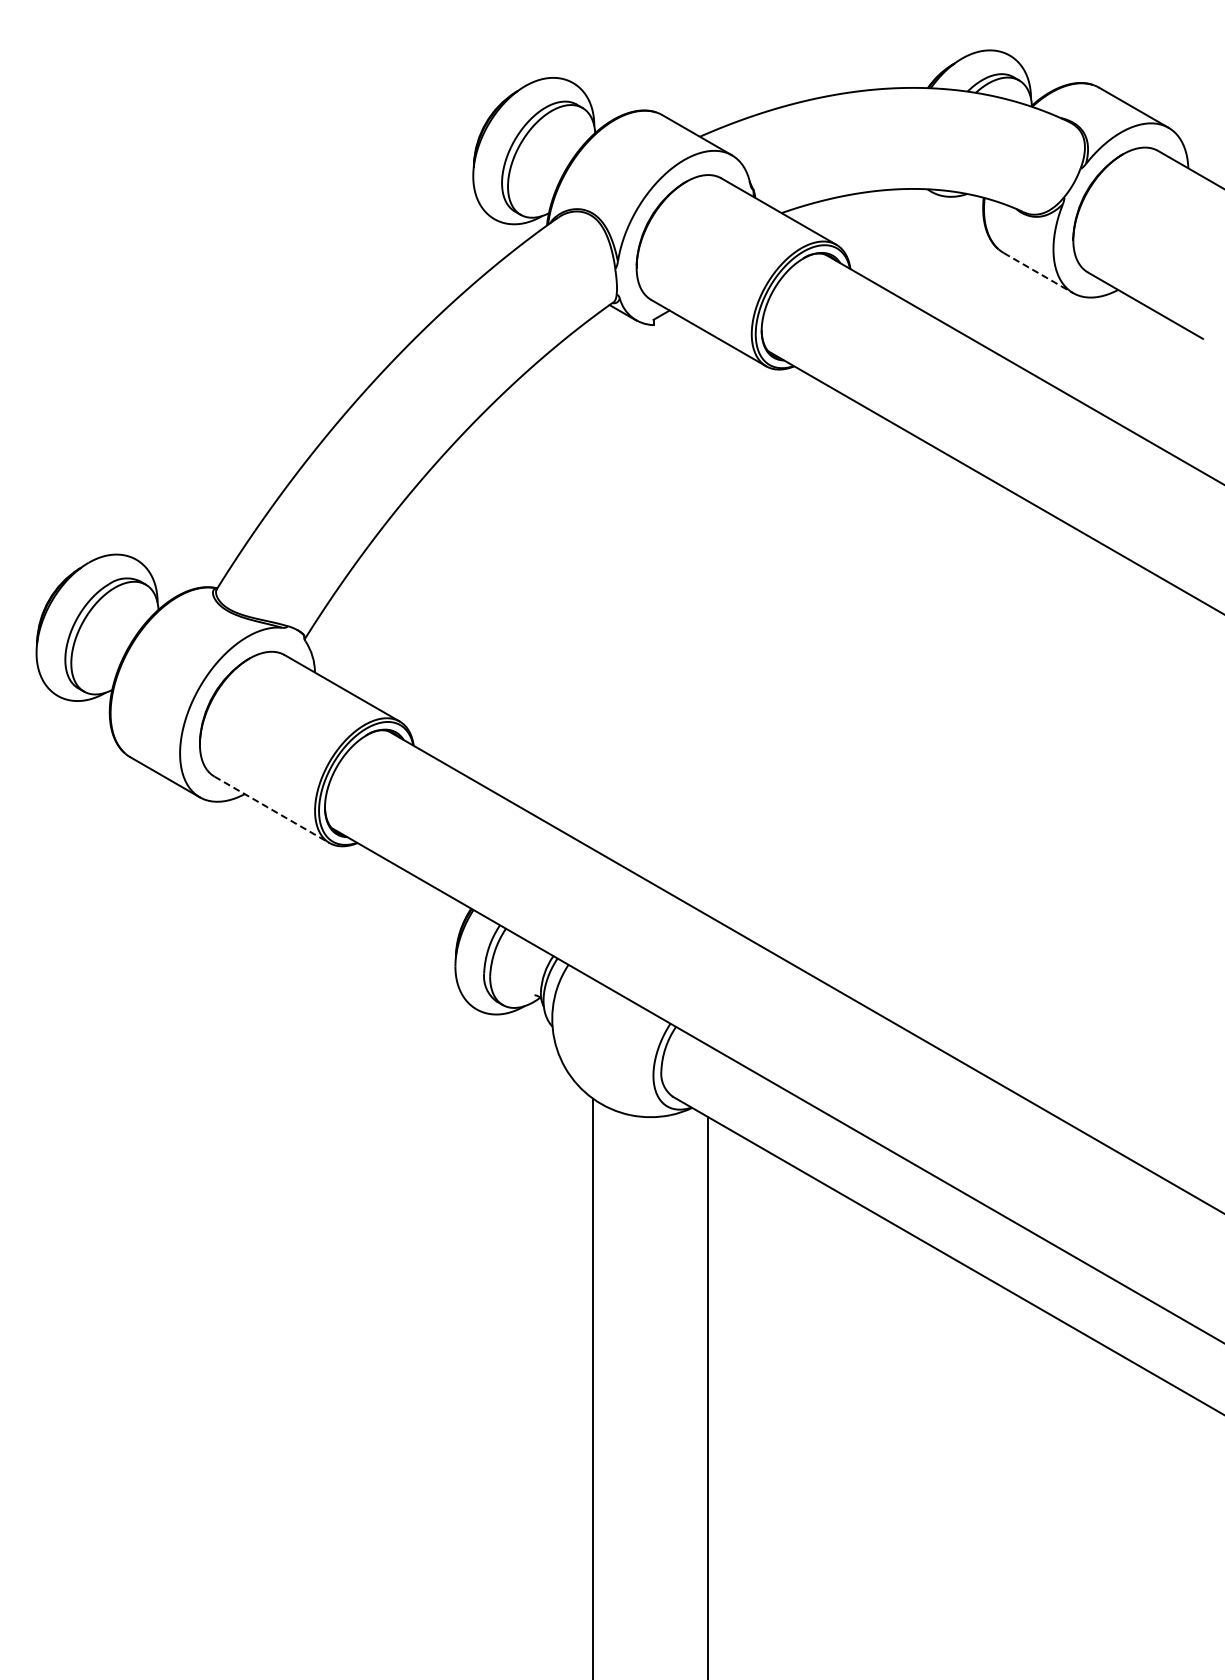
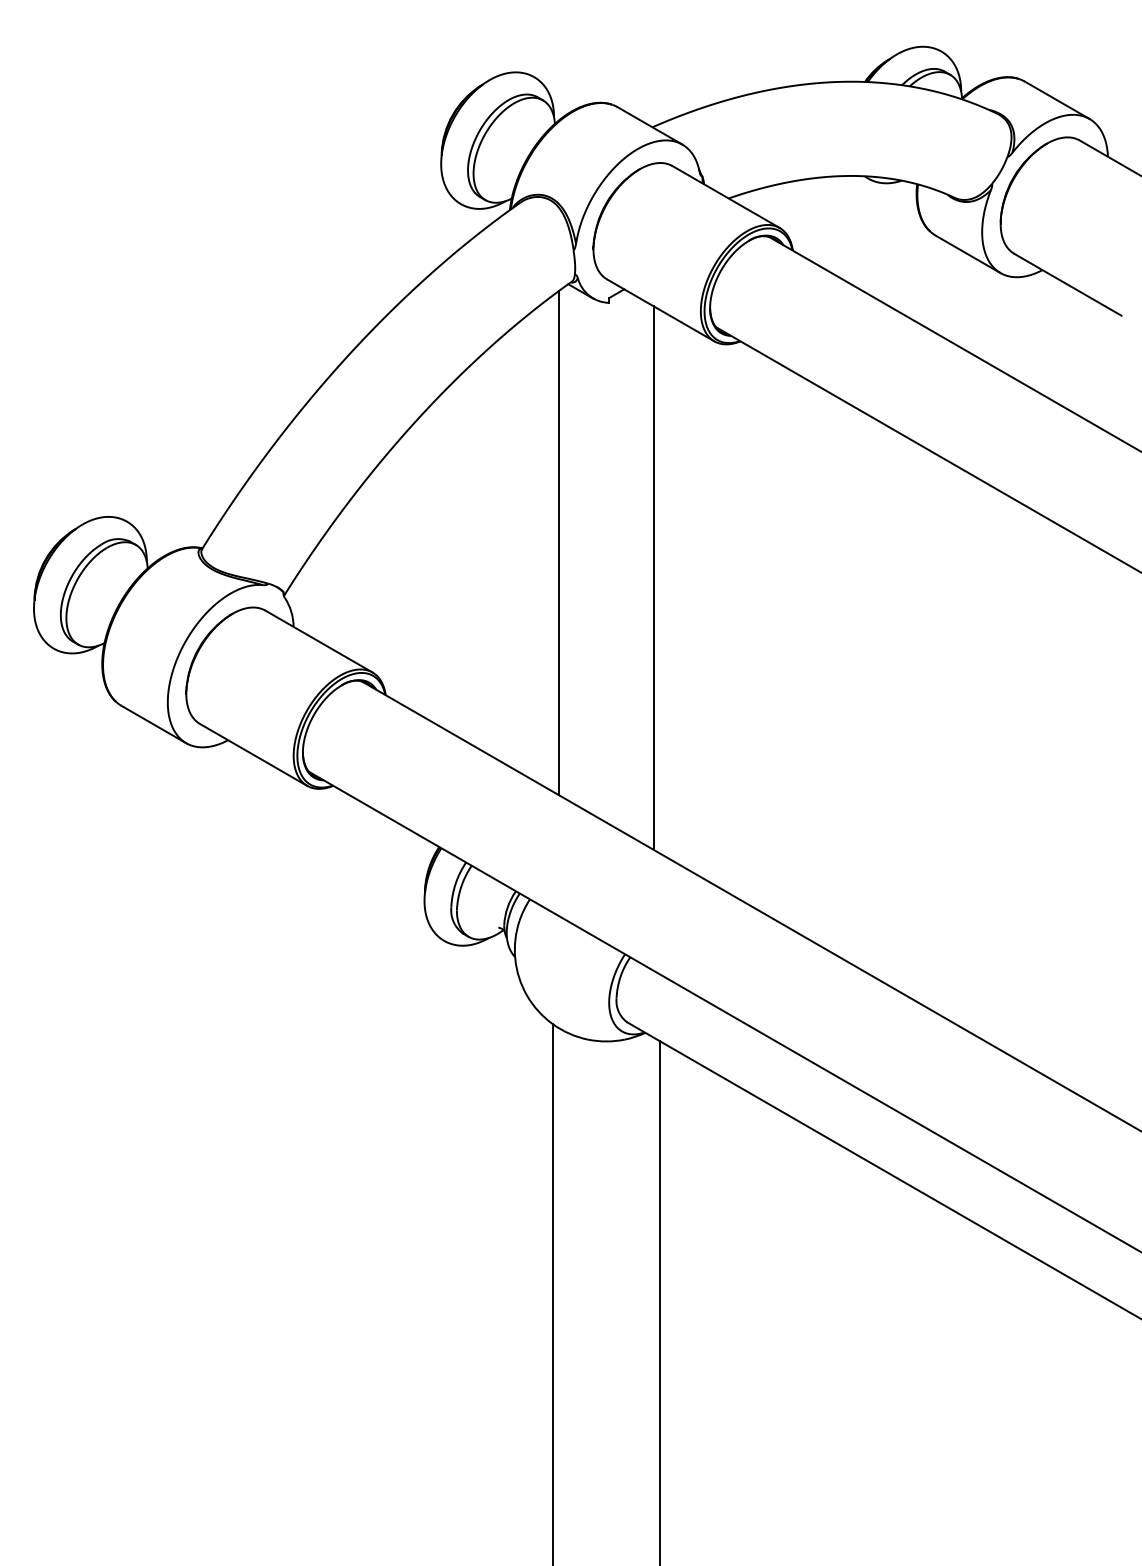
line: (1038, 273) -> (968, 254), dashed -> solid
line: (599, 582) -> (558, 542), added
line: (701, 619) -> (653, 577), added
line: (272, 810) -> (253, 755), dashed -> solid

